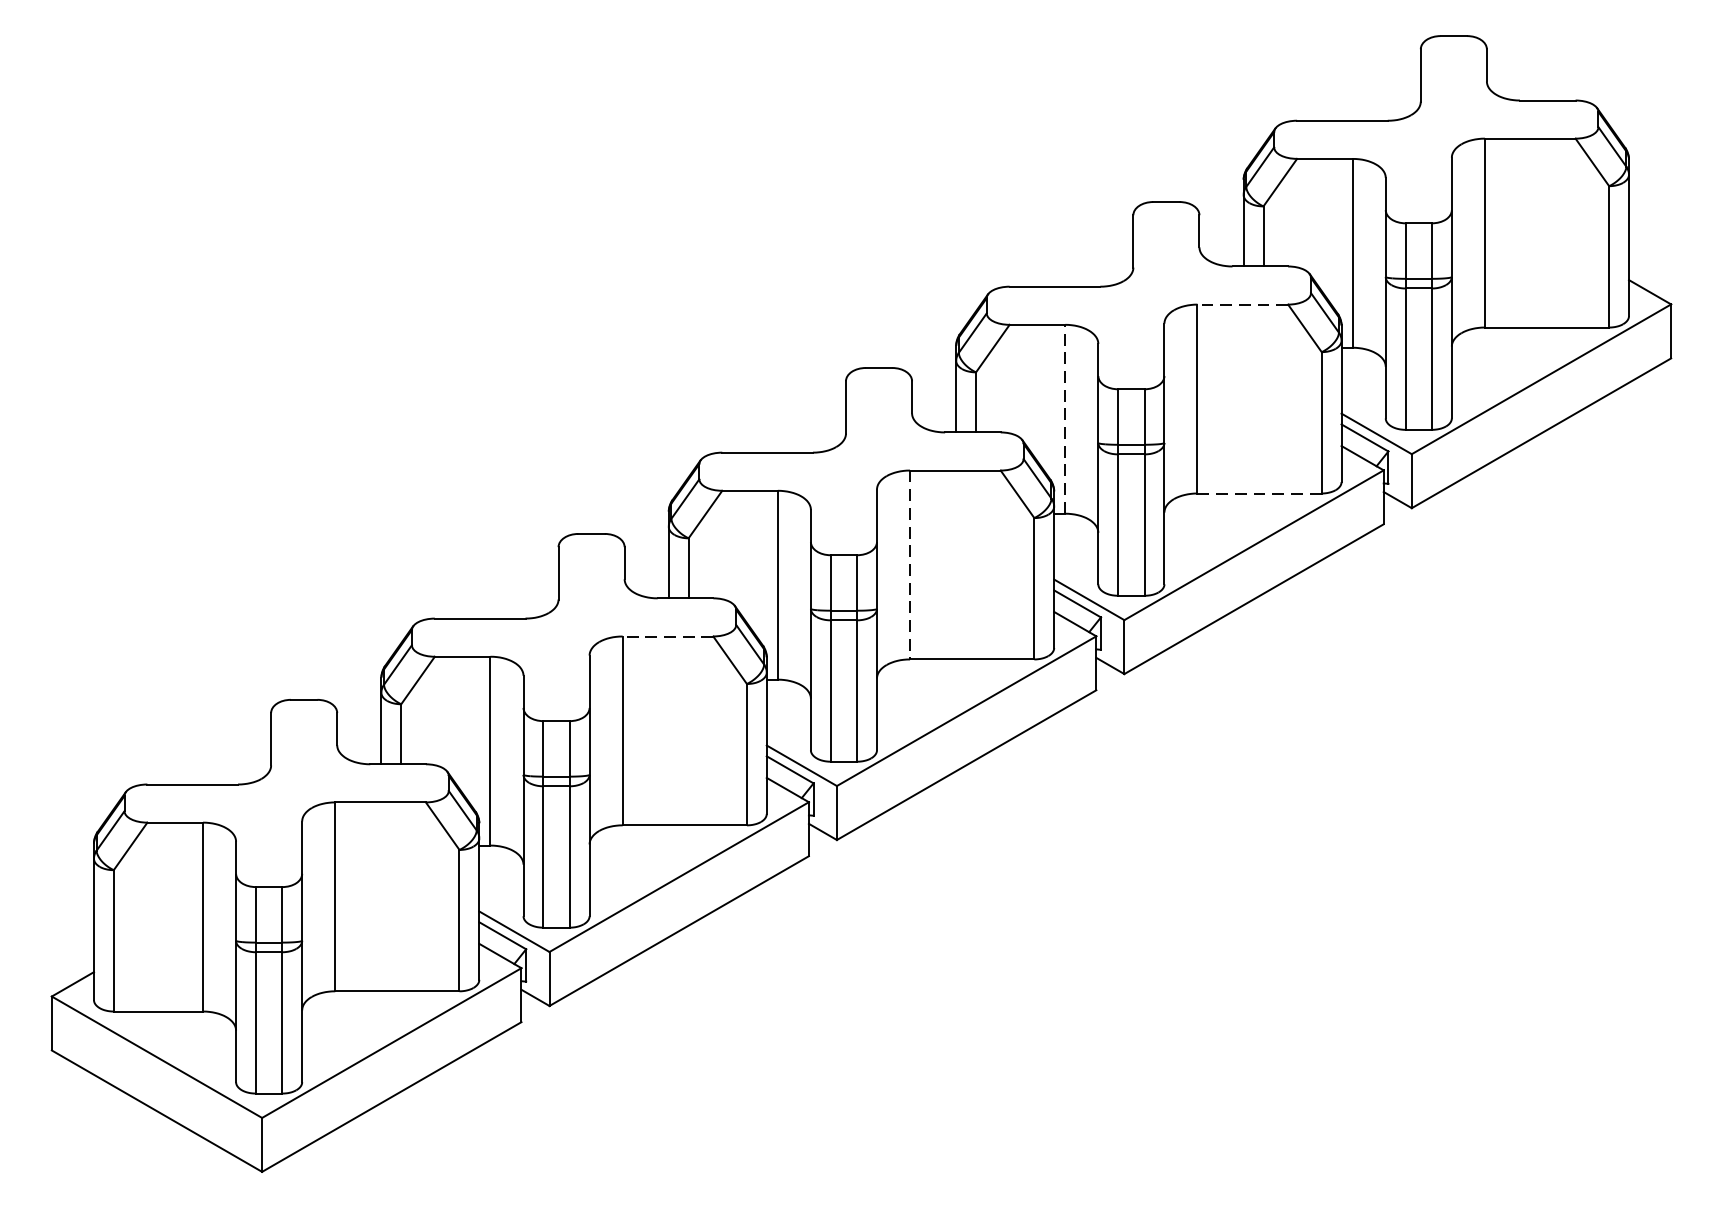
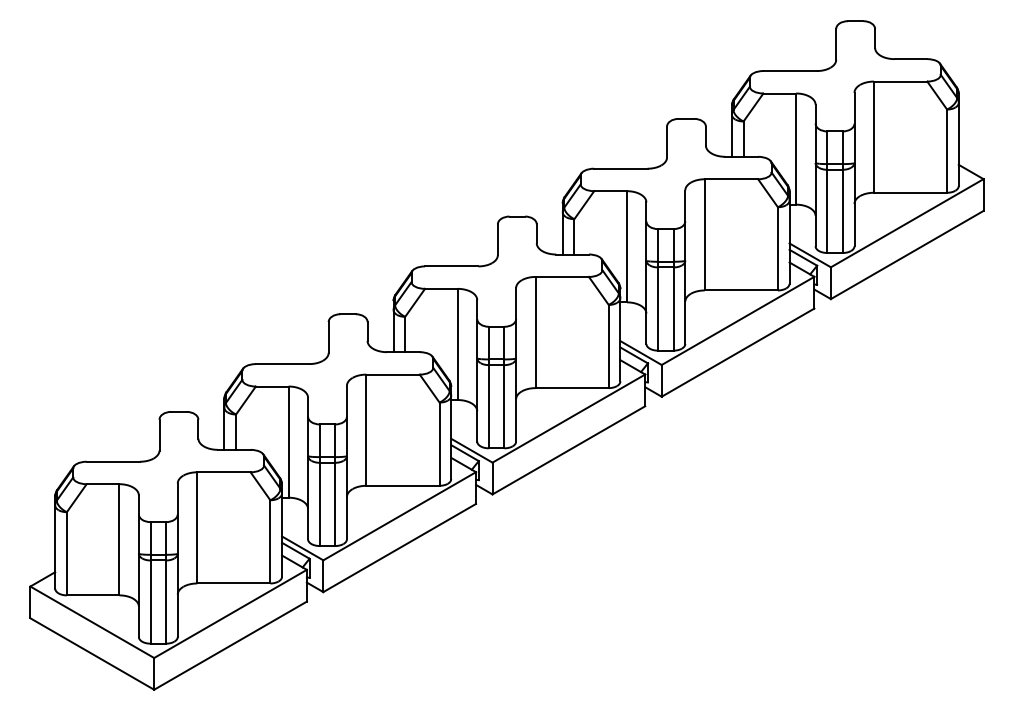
line: (1242, 304) -> (731, 179), dashed -> solid
line: (1064, 418) -> (626, 246), dashed -> solid
line: (1259, 493) -> (741, 290), dashed -> solid
line: (909, 564) -> (535, 332), dashed -> solid
line: (668, 636) -> (393, 374), dashed -> solid

